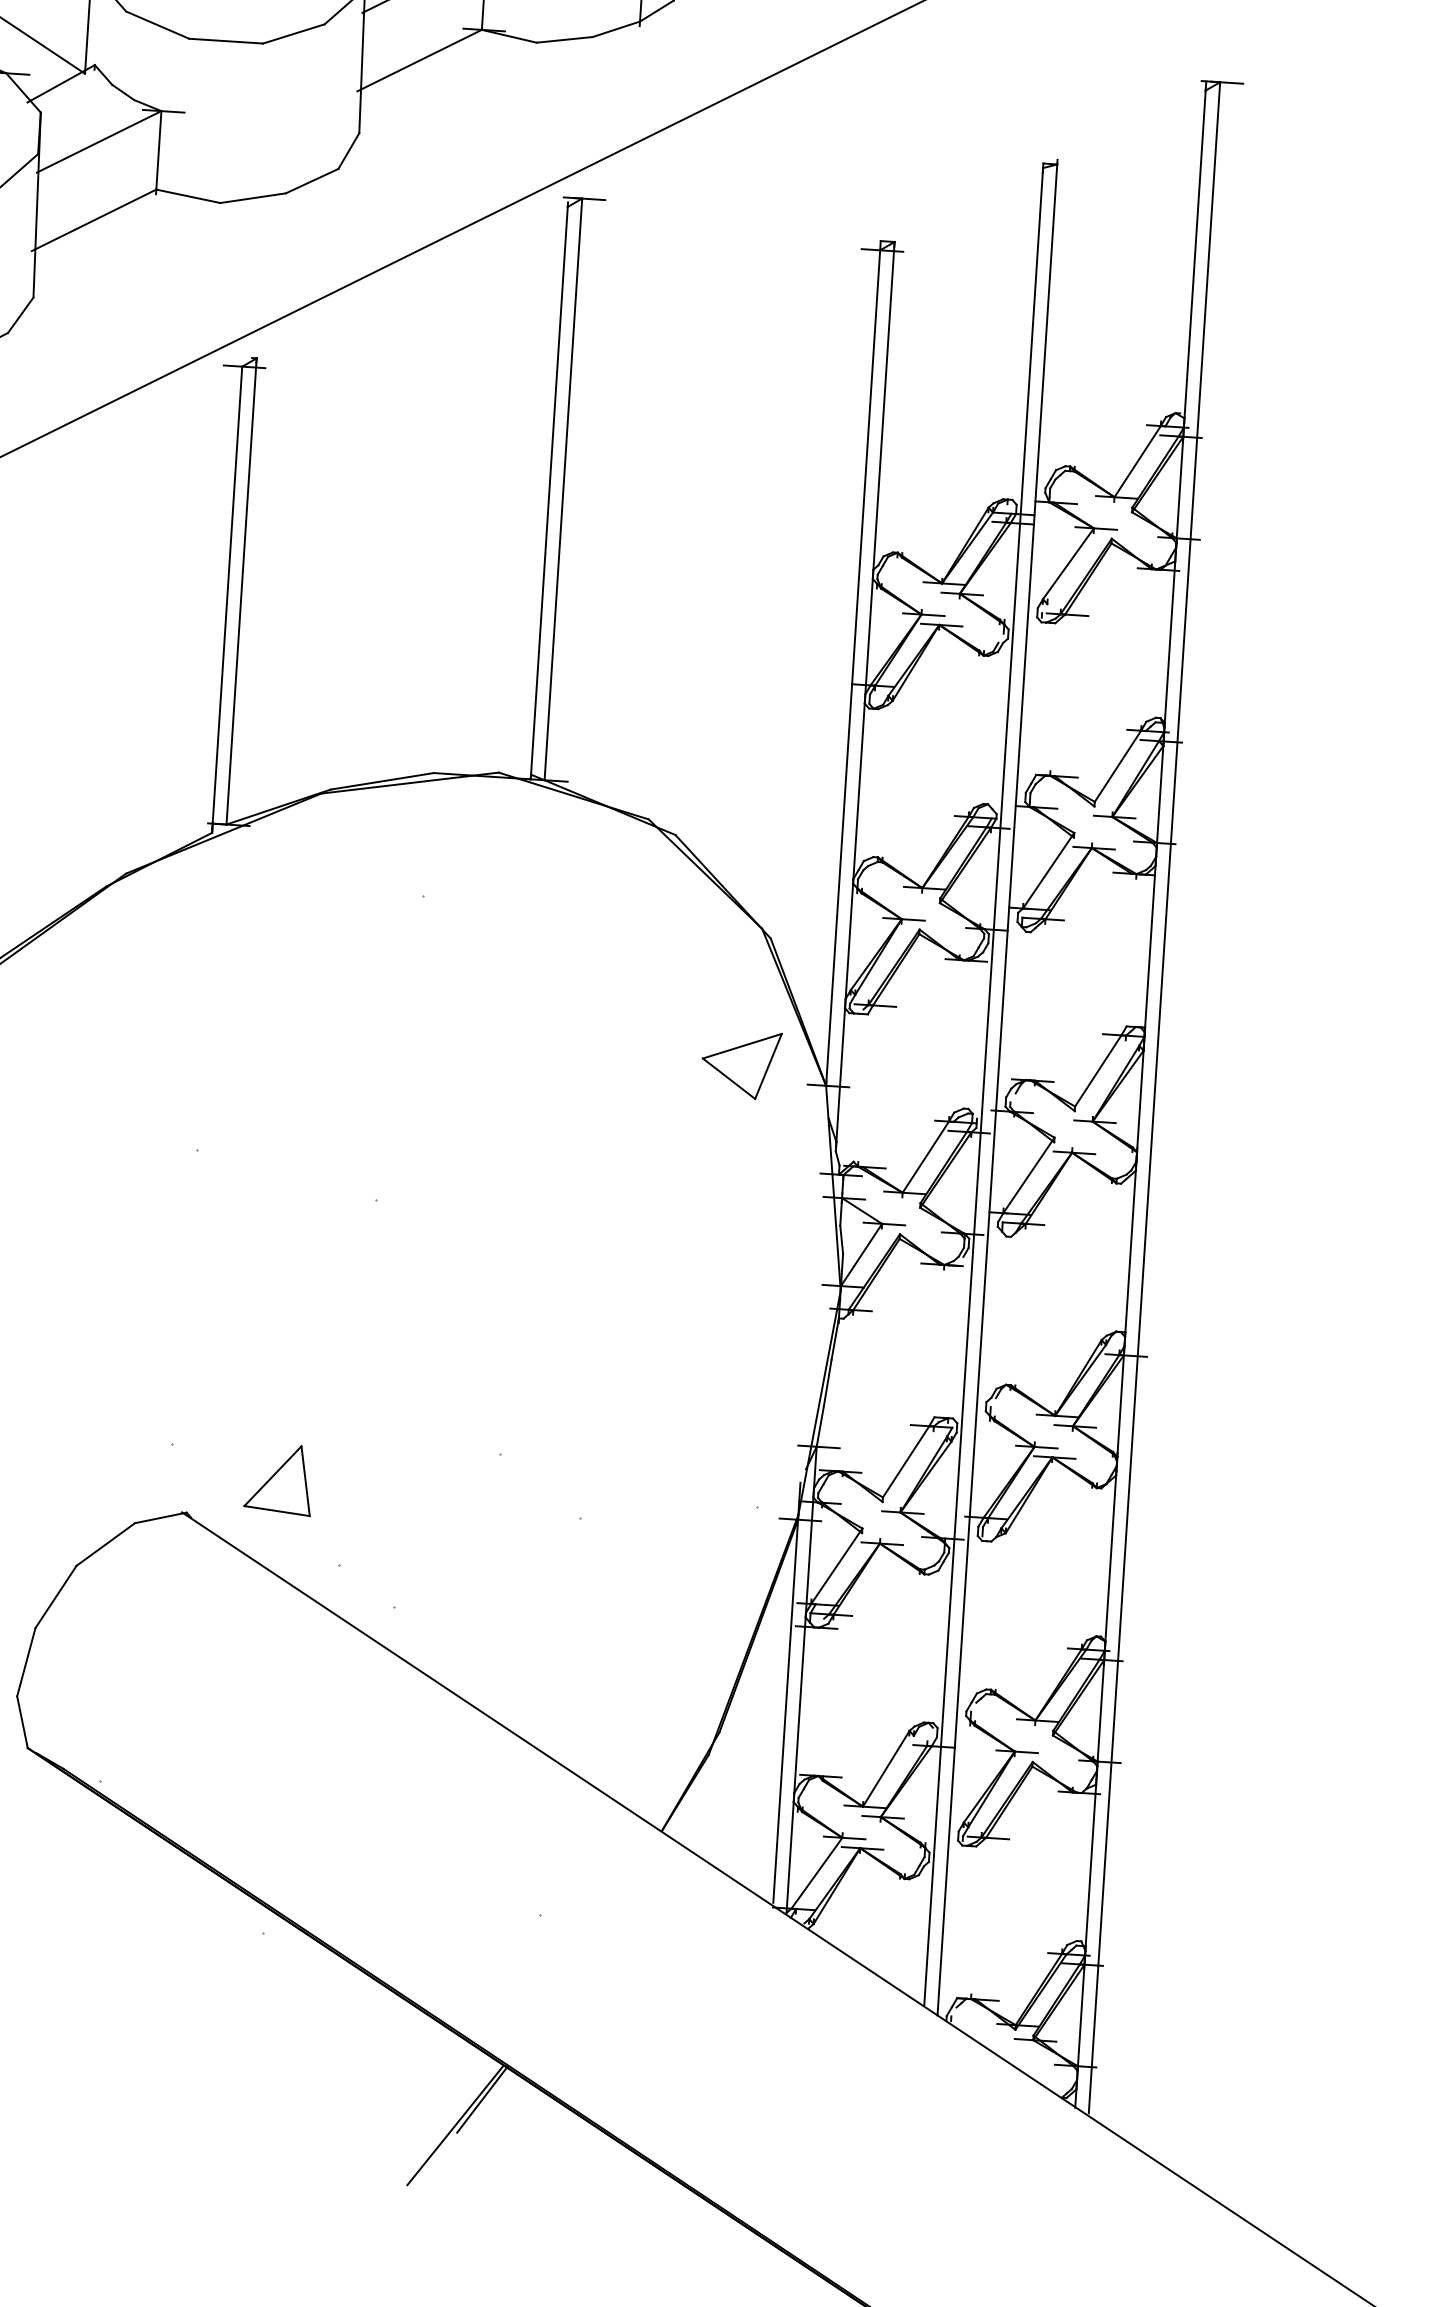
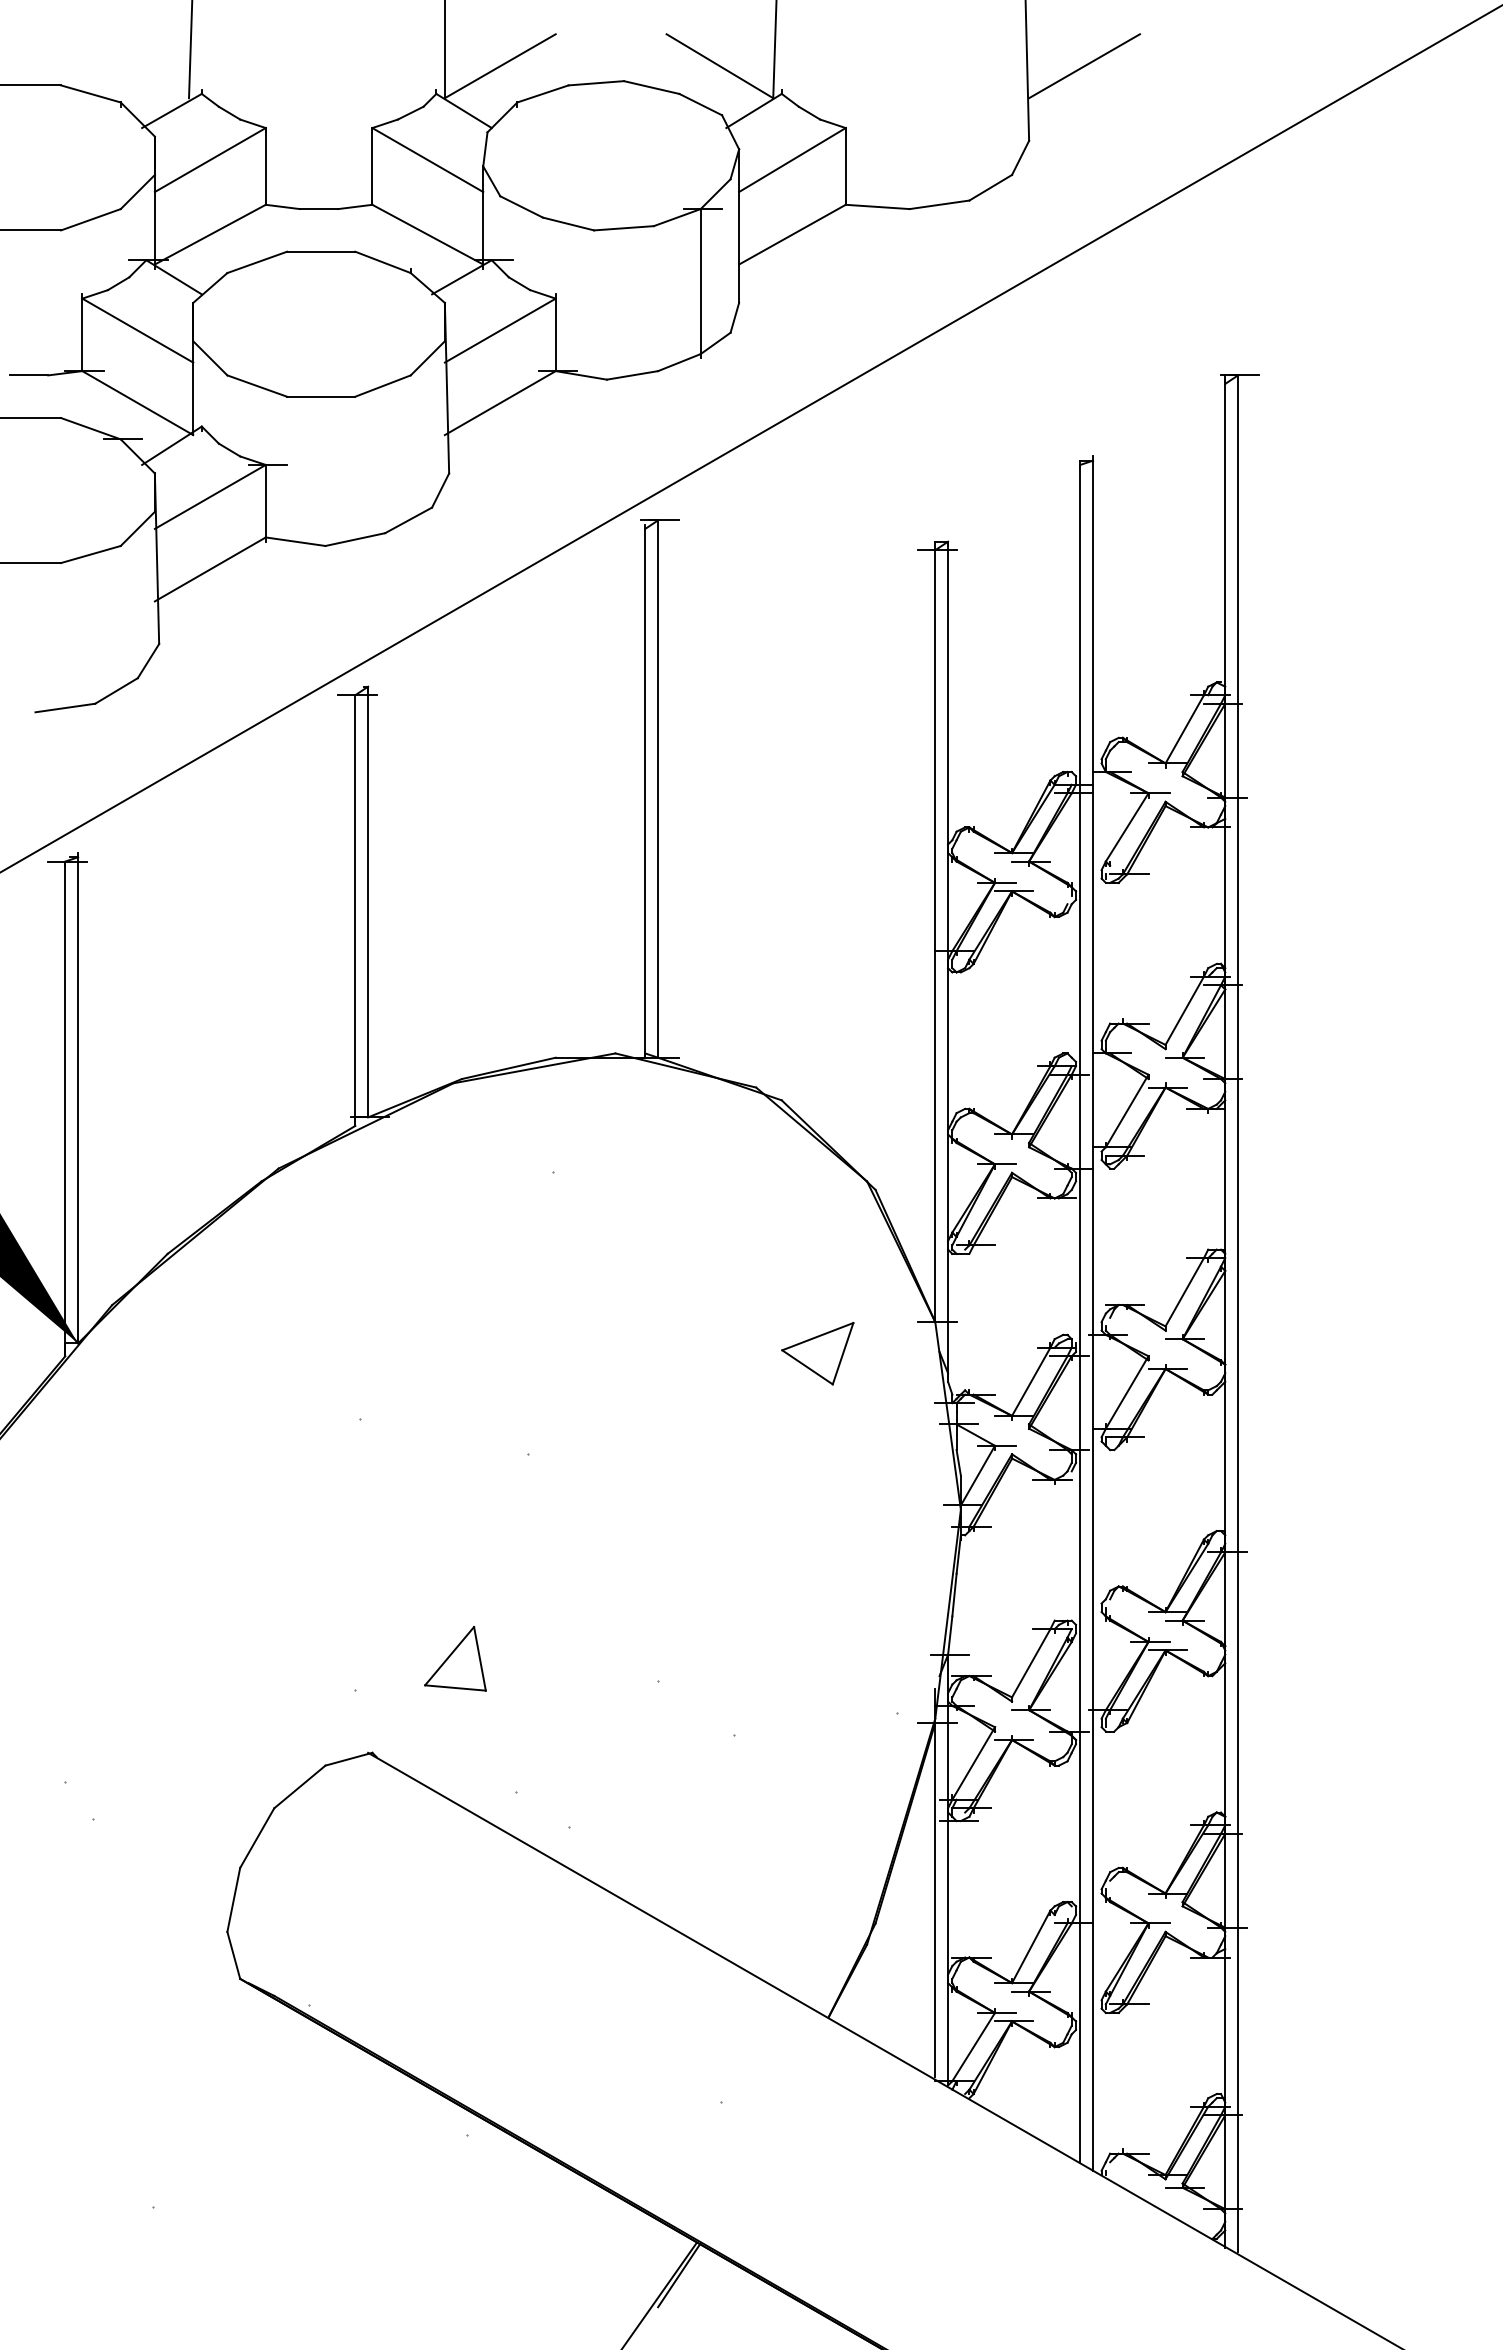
part: (740, 1064) -> (817, 1353), moved
part: (279, 1479) -> (455, 1658), moved

